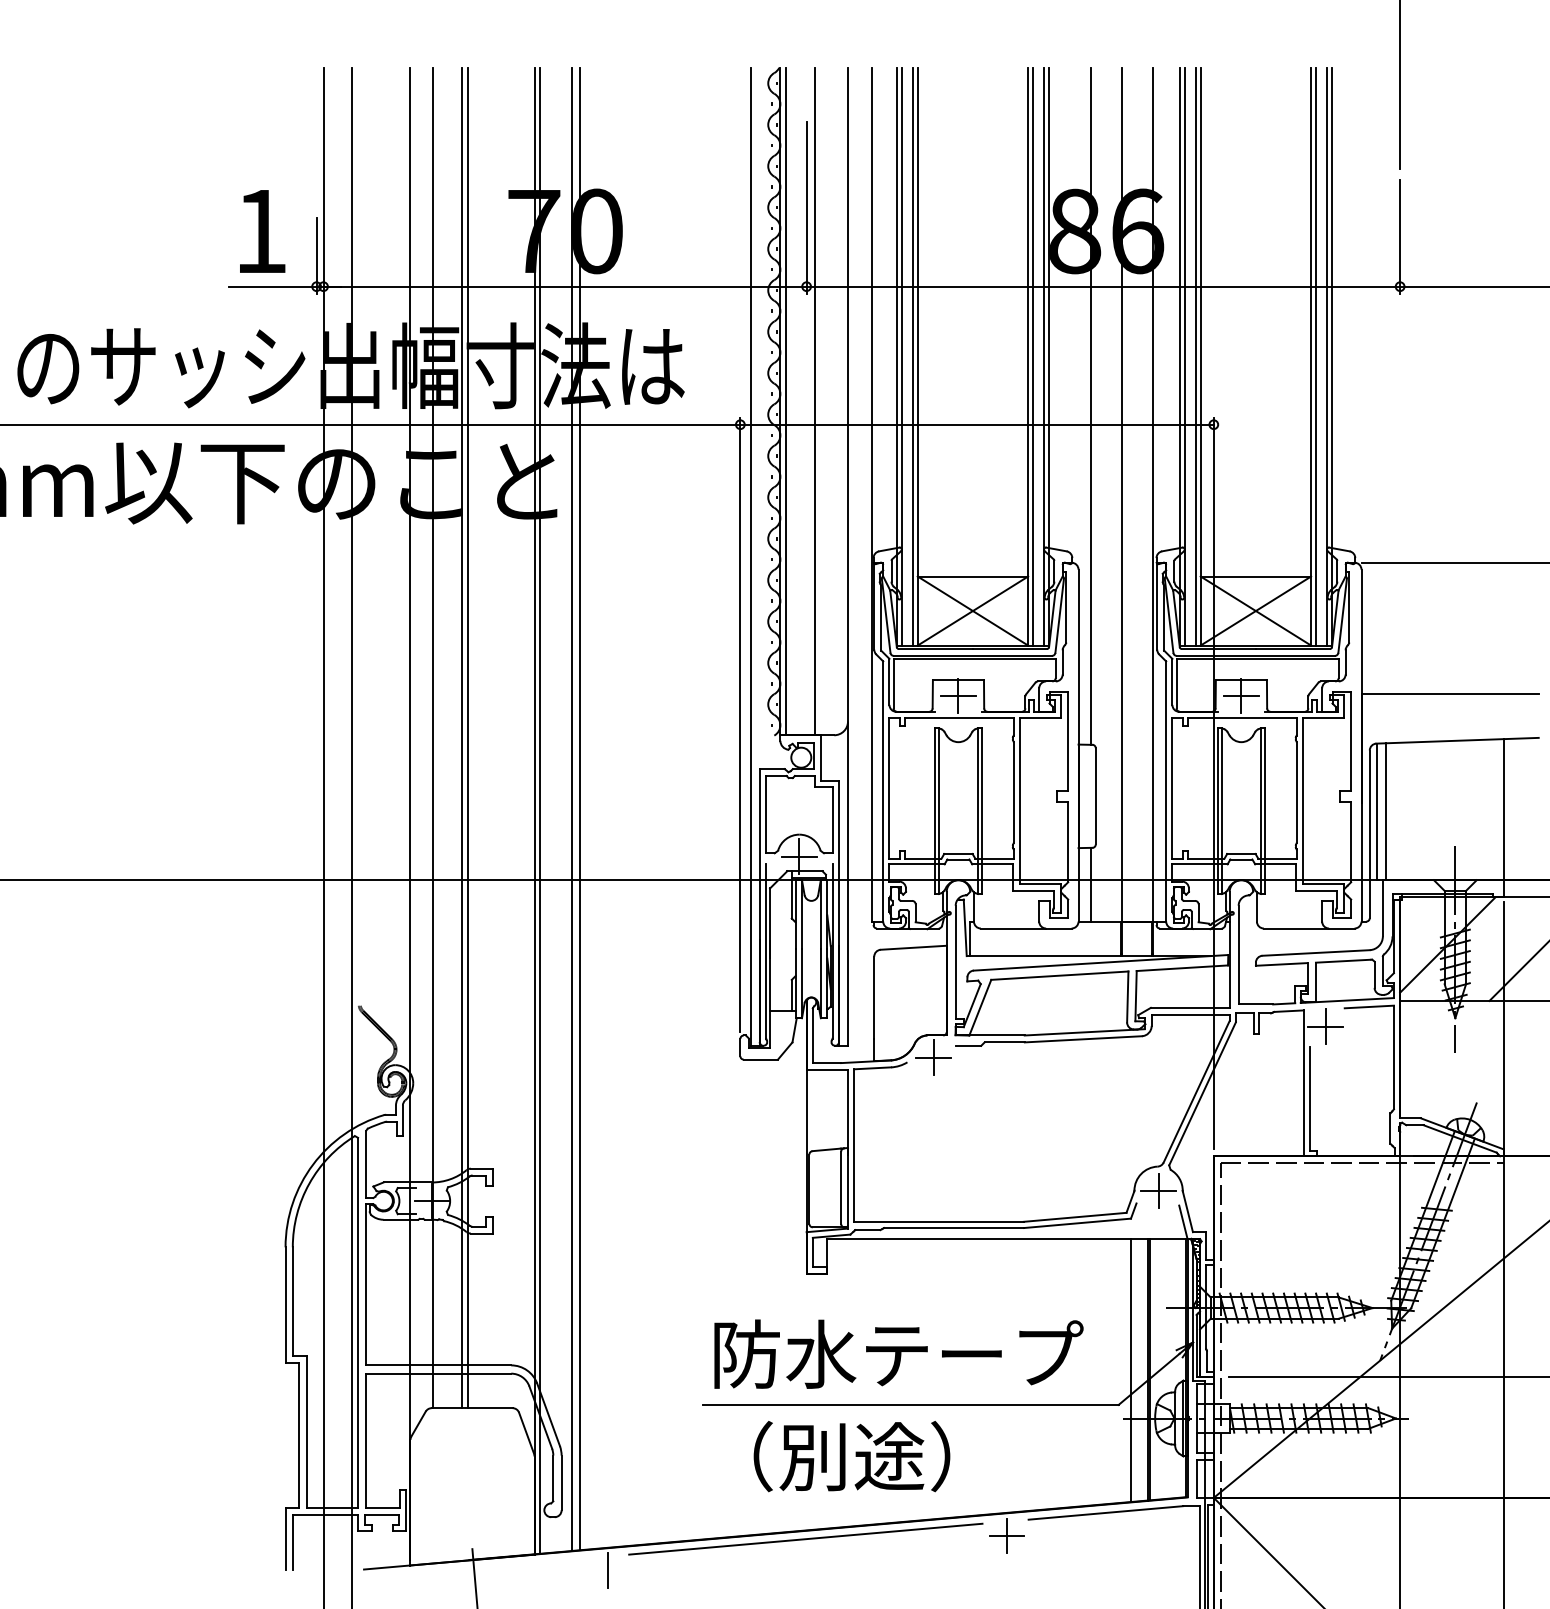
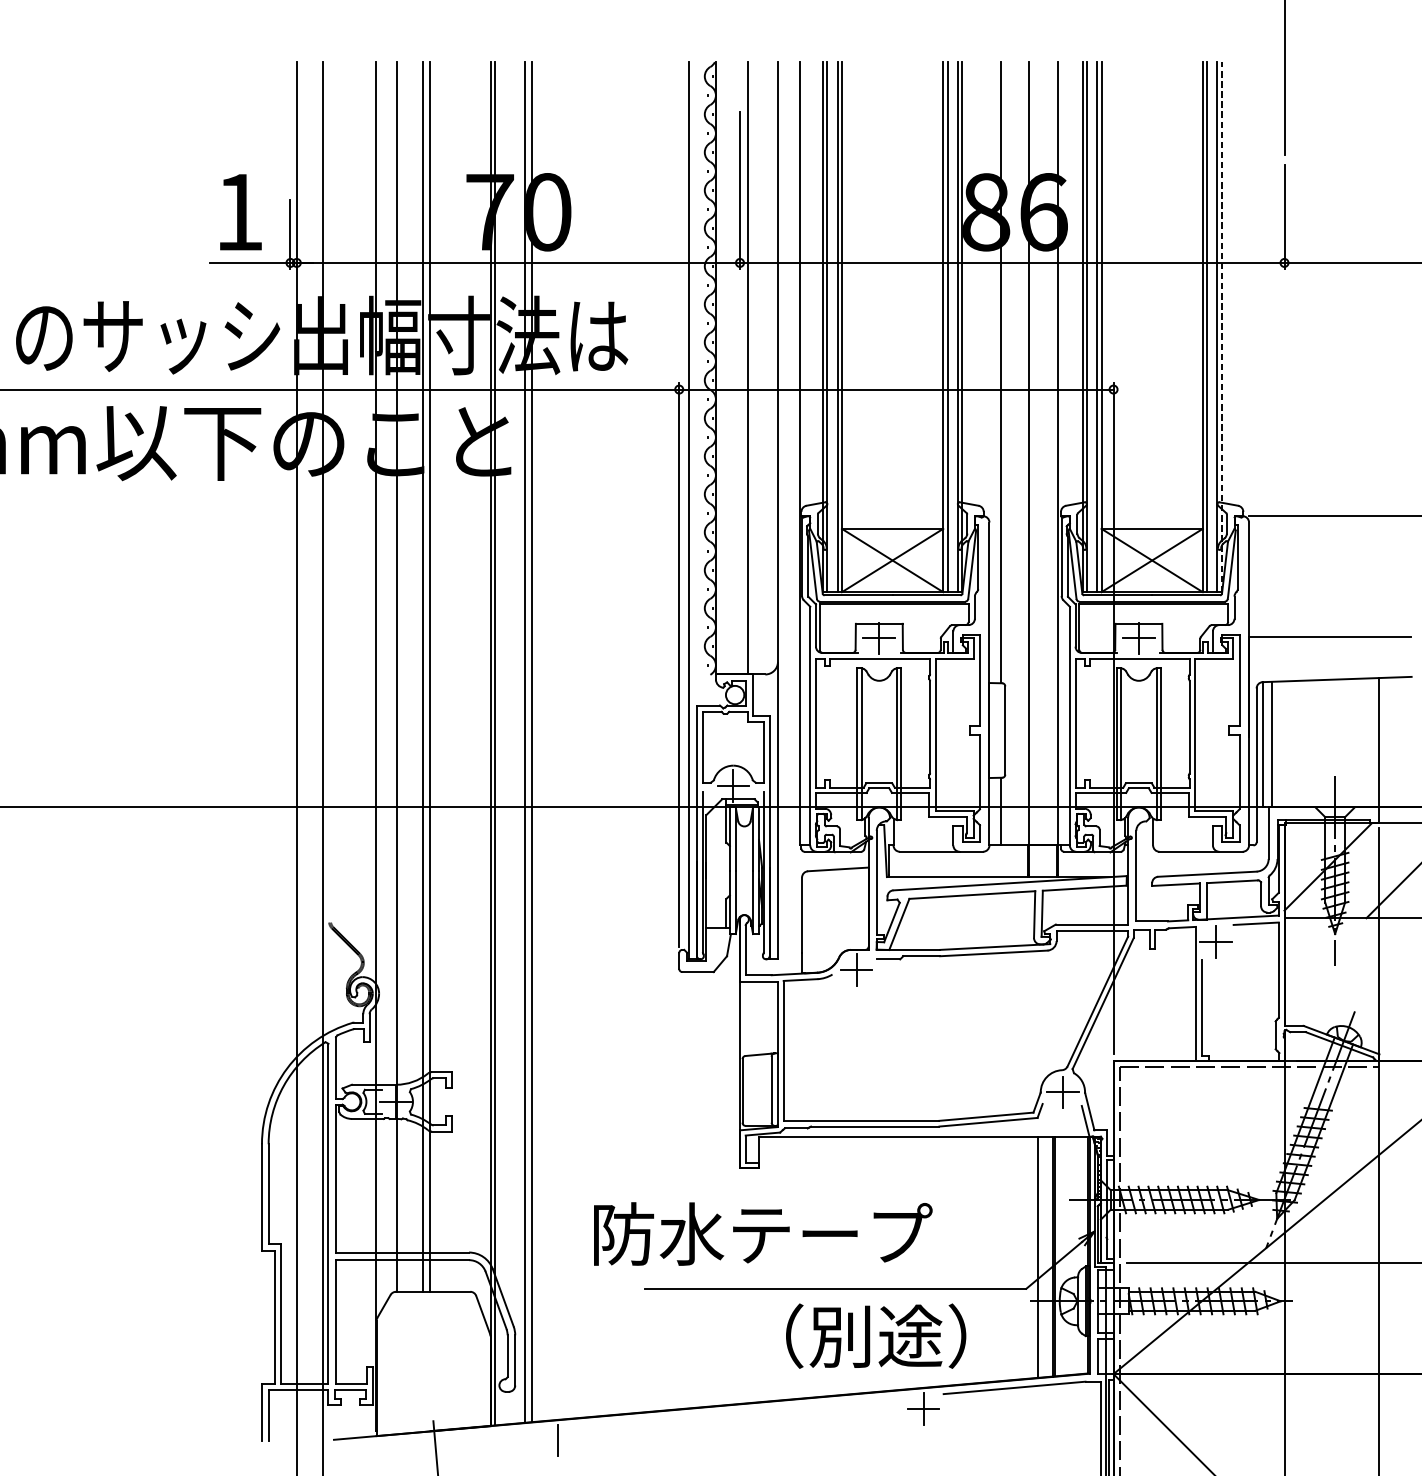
line: (1331, 356) -> (1221, 327), solid -> dashed
line: (785, 401) -> (720, 368), removed
text: (898, 1353) -> (762, 1233), moved
text: (851, 1456) -> (875, 1336), moved
line: (805, 1538) -> (738, 1411), removed

